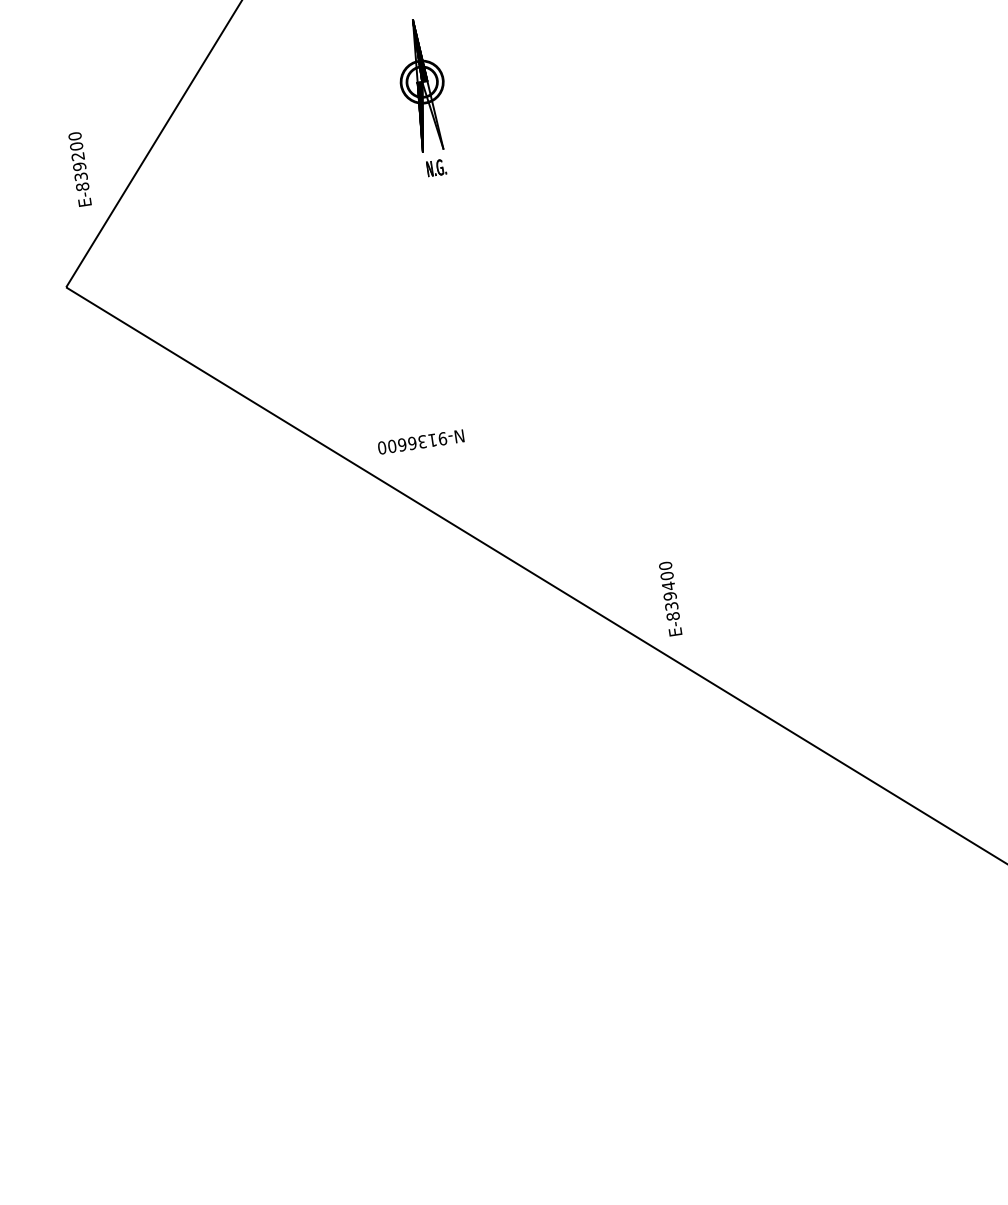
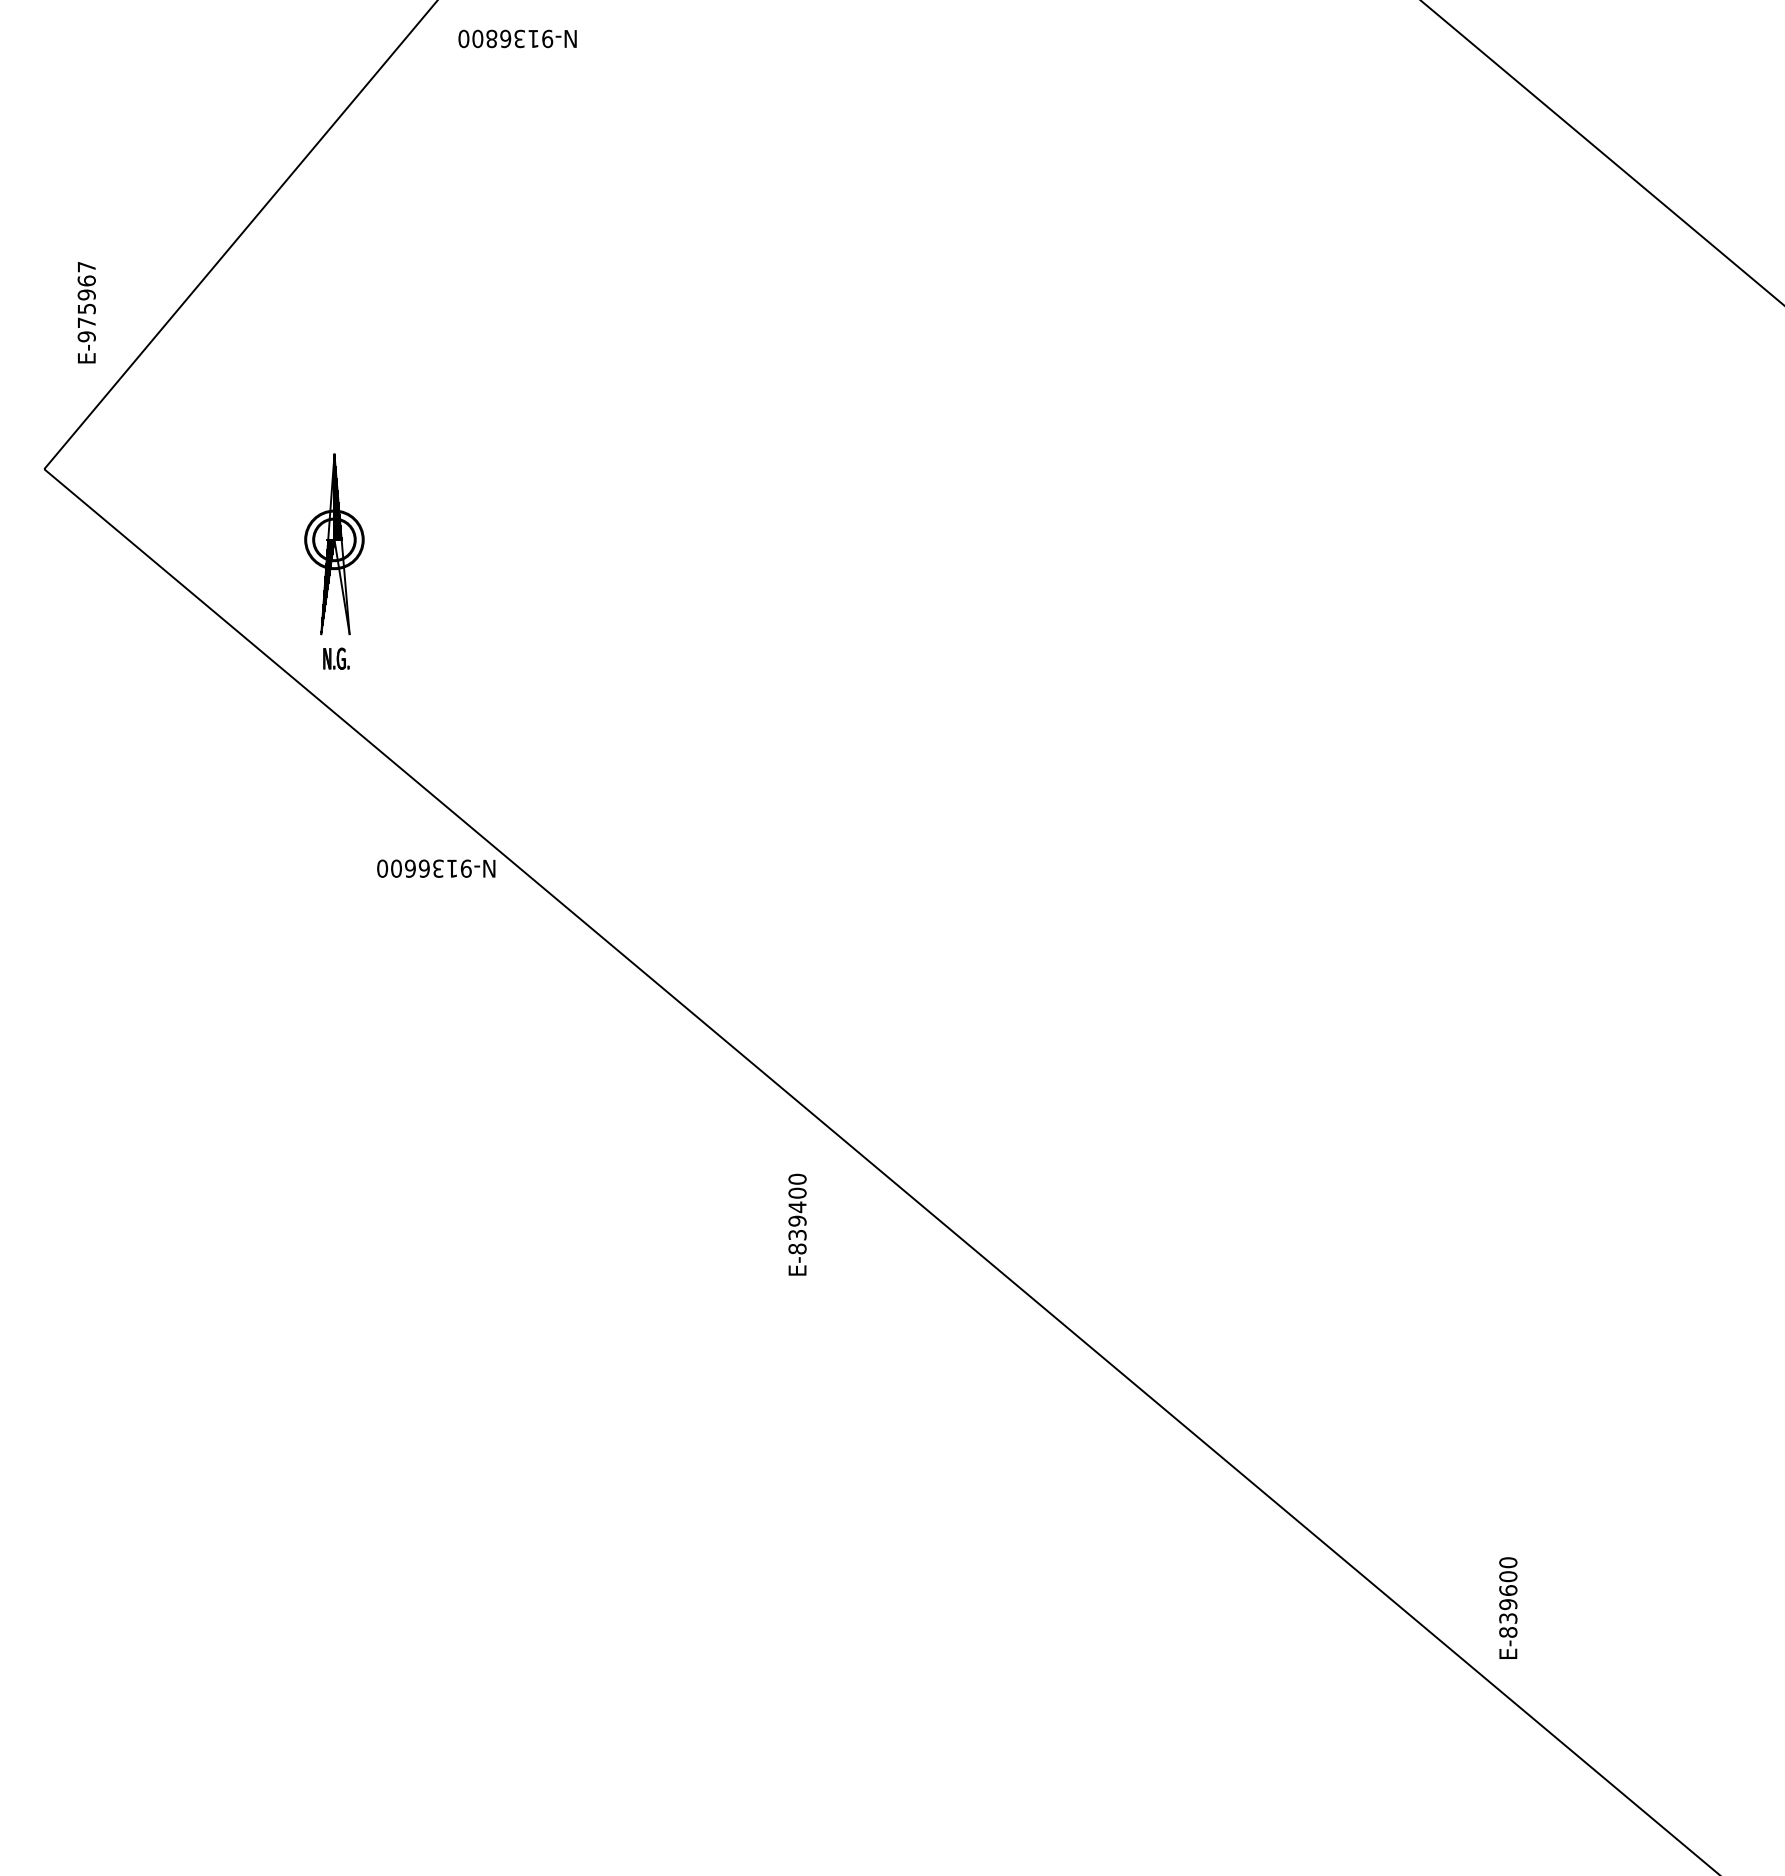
part: (424, 97) -> (334, 561), moved
text: (78, 161) -> (86, 301), E-839200 -> E-975967
text: (421, 441) -> (436, 868), moved
text: (670, 598) -> (797, 1224), moved

